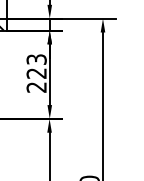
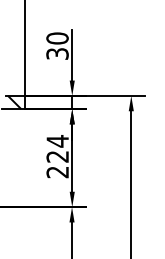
text: (36, 59) -> (57, 141), 223 -> 224

